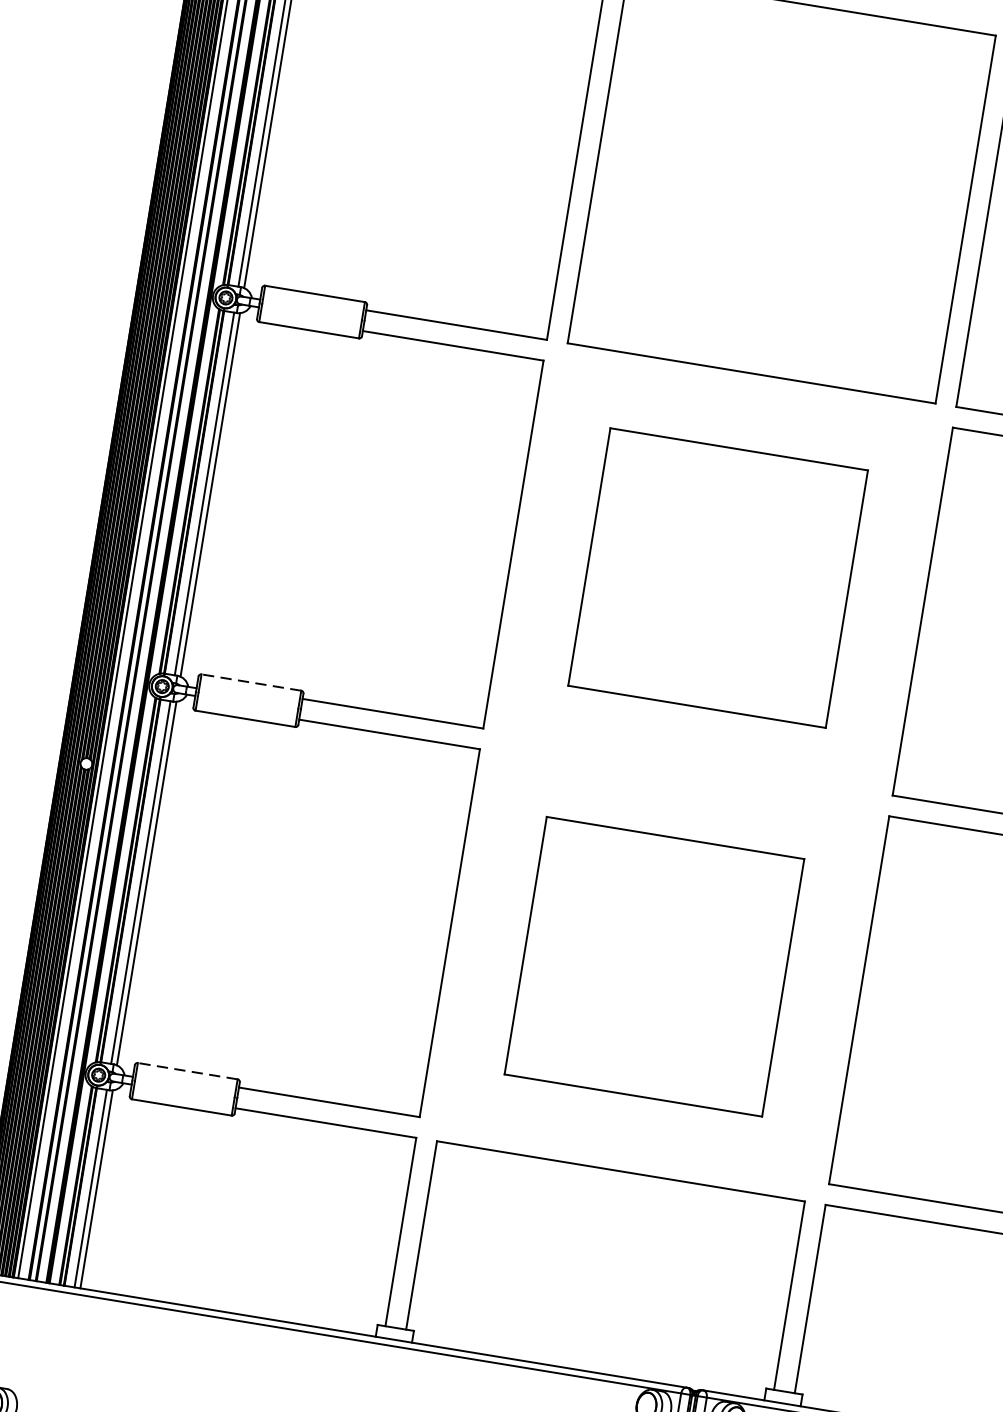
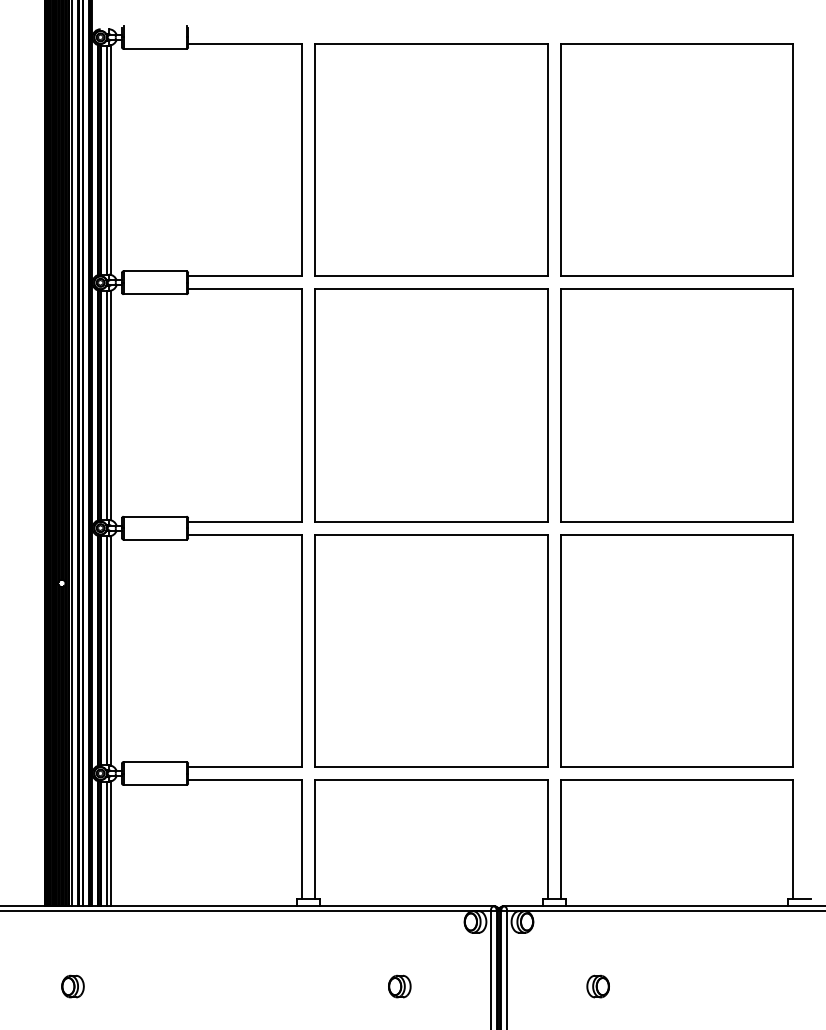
part: (718, 578) -> (431, 405), size x1.43
line: (250, 682) -> (154, 516), dashed -> solid
part: (654, 966) -> (431, 650), size x1.43
line: (186, 1071) -> (154, 762), dashed -> solid

